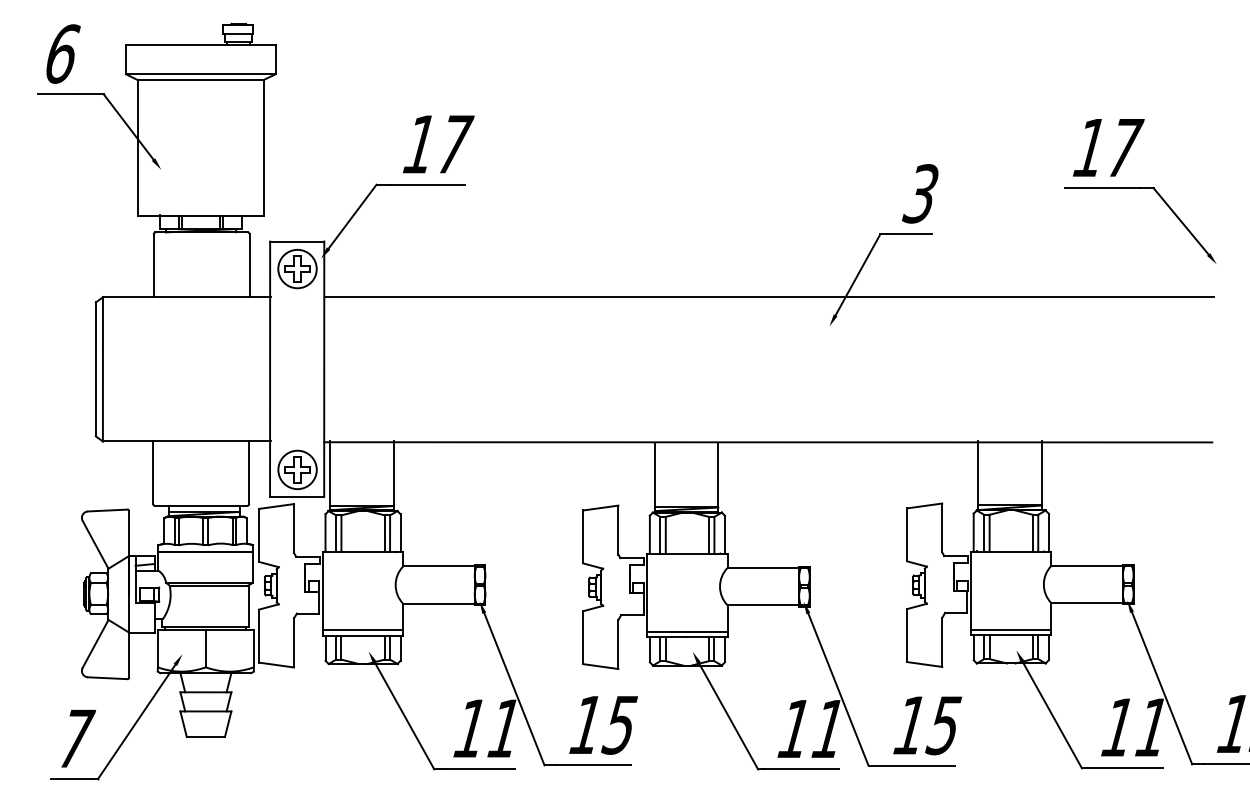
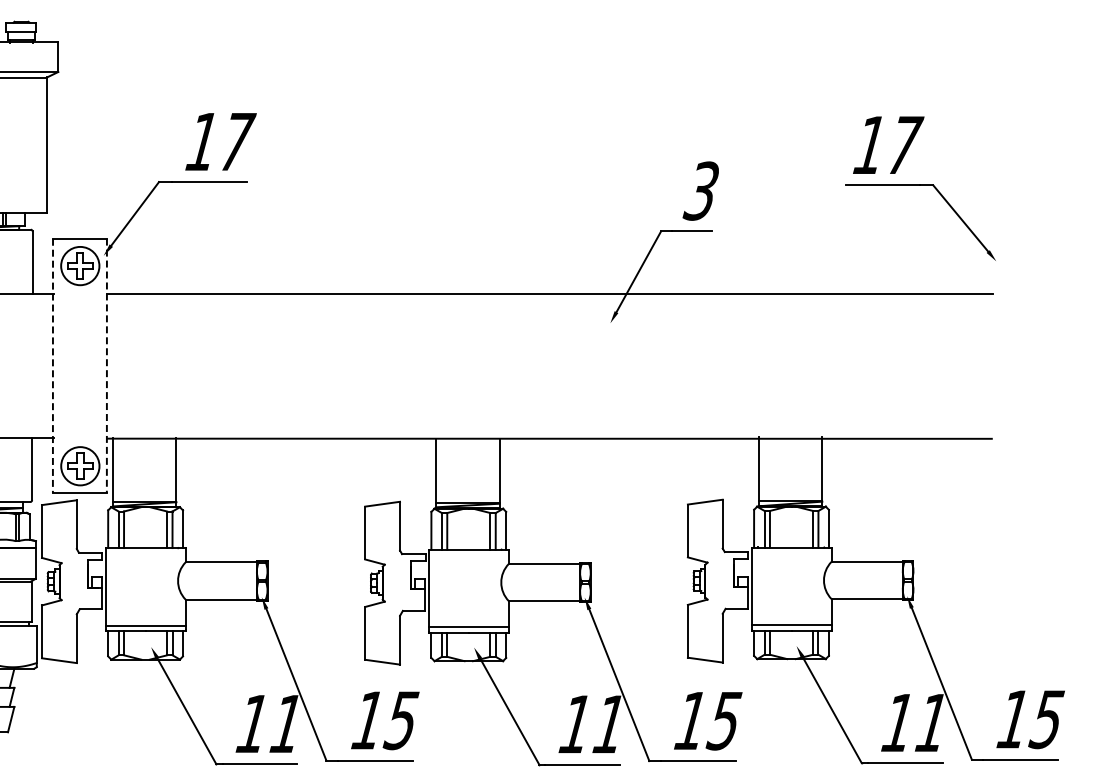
line: (270, 369) -> (53, 366), solid -> dashed
line: (324, 369) -> (107, 366), solid -> dashed

